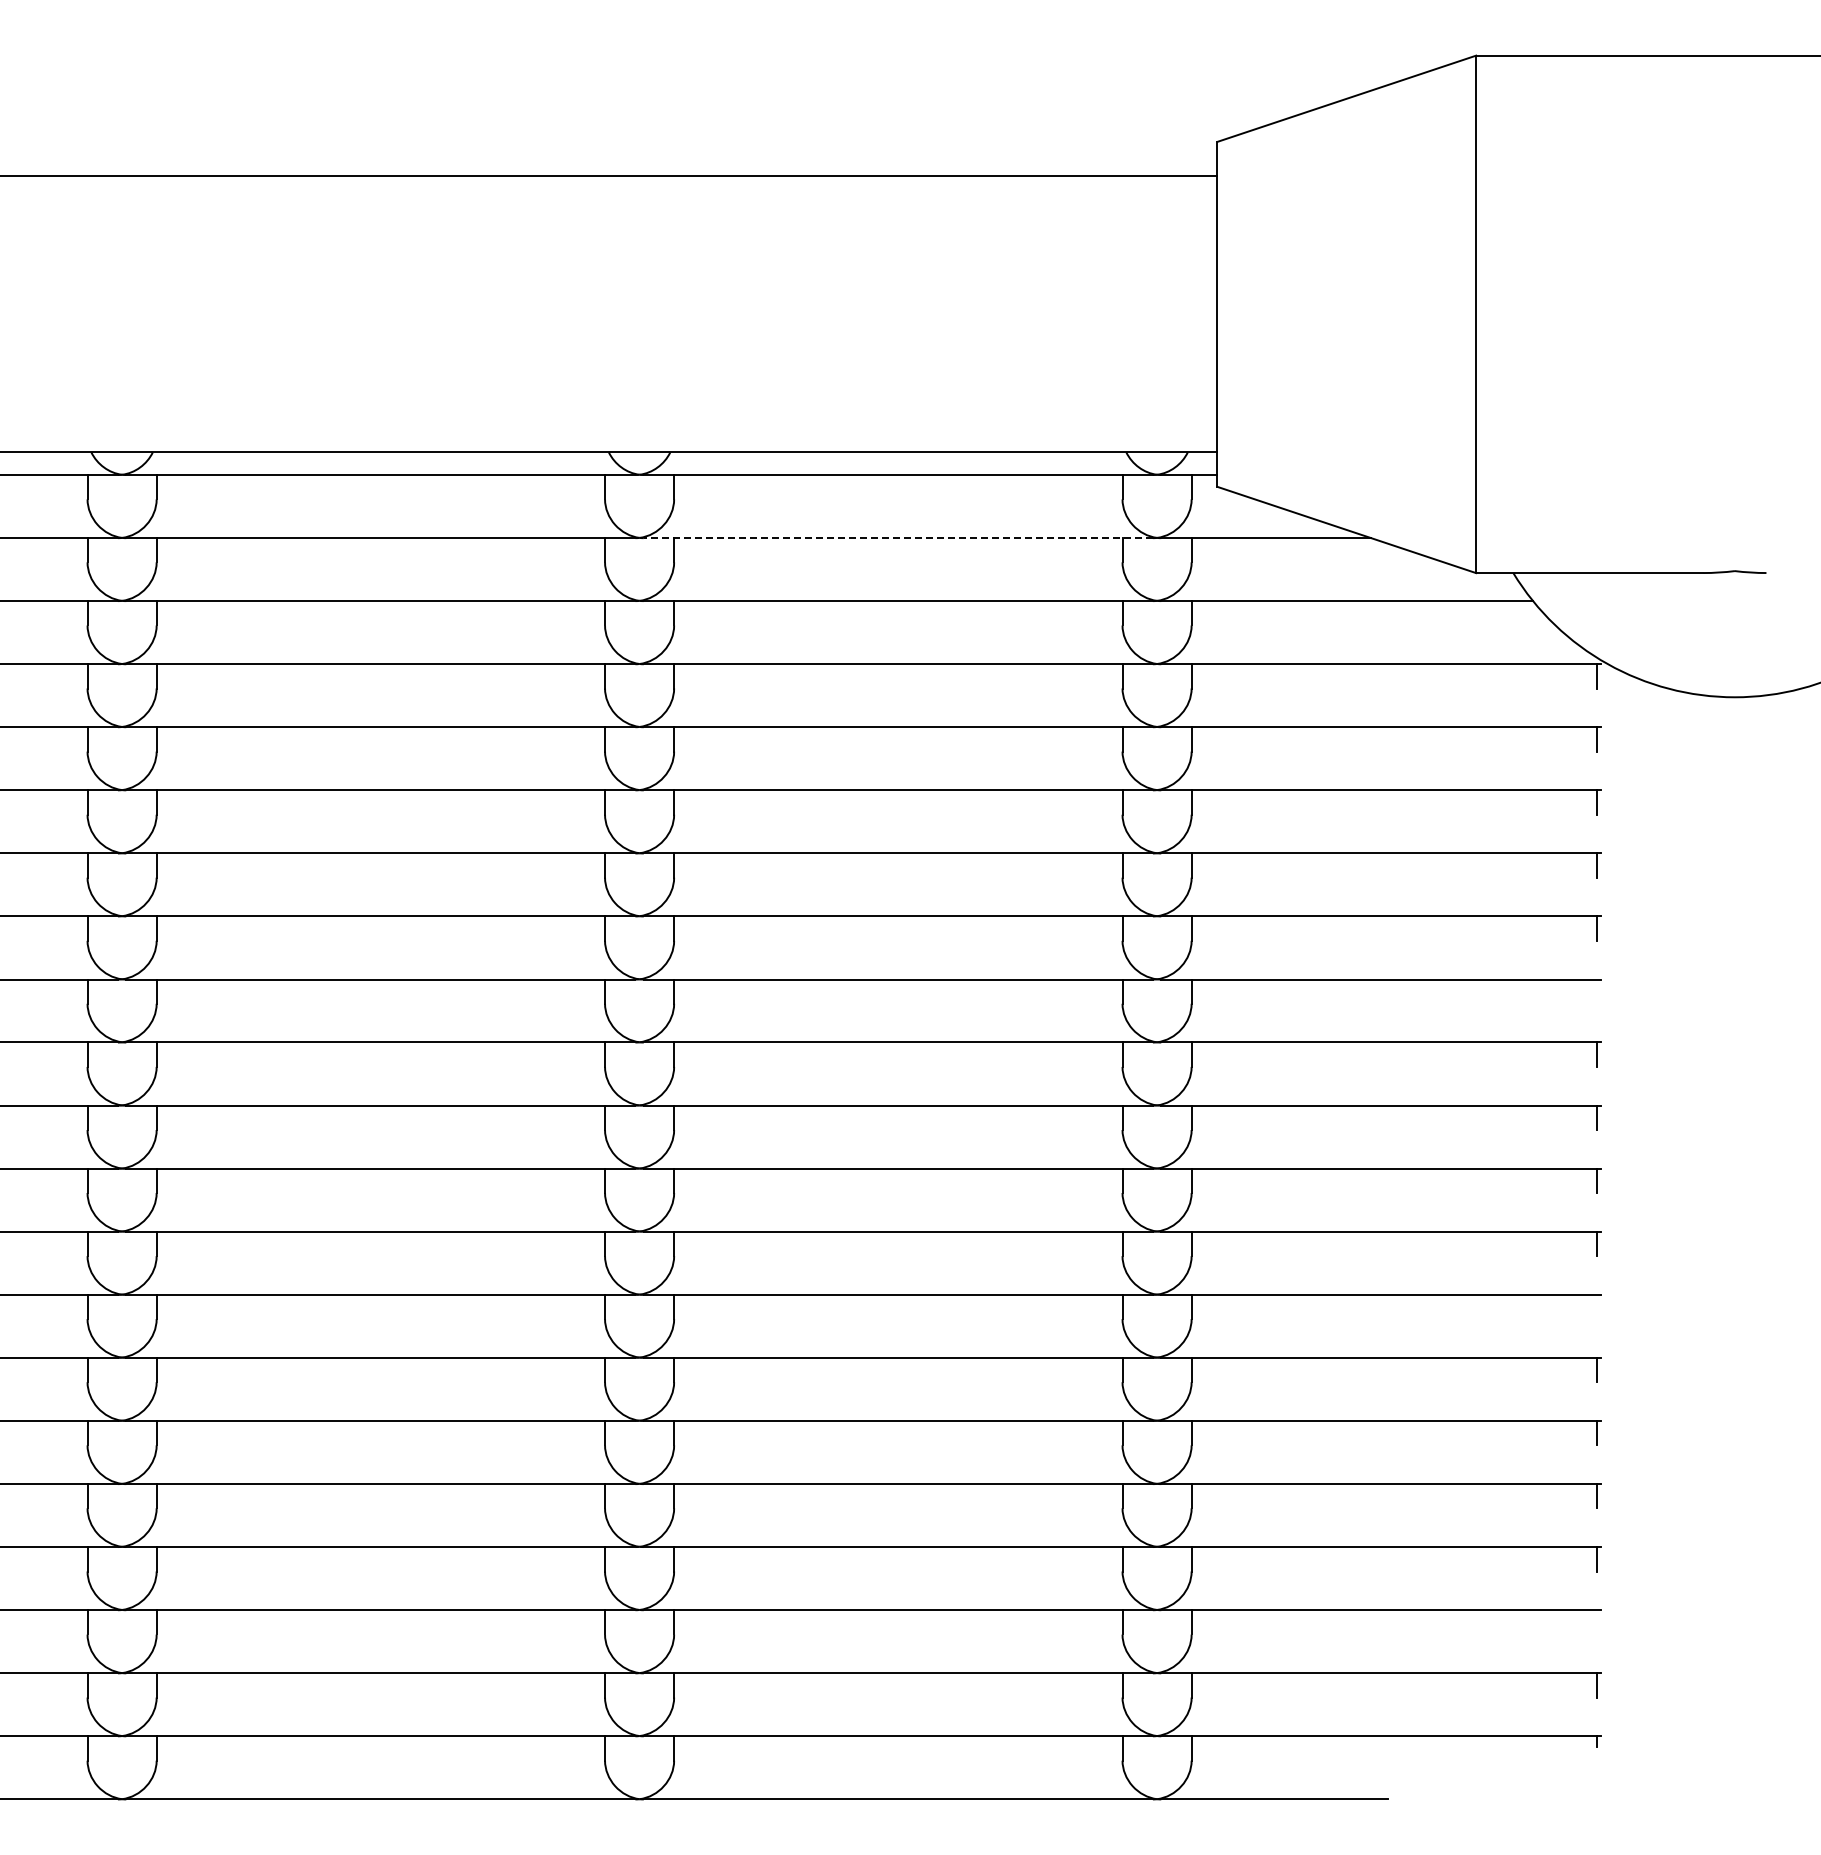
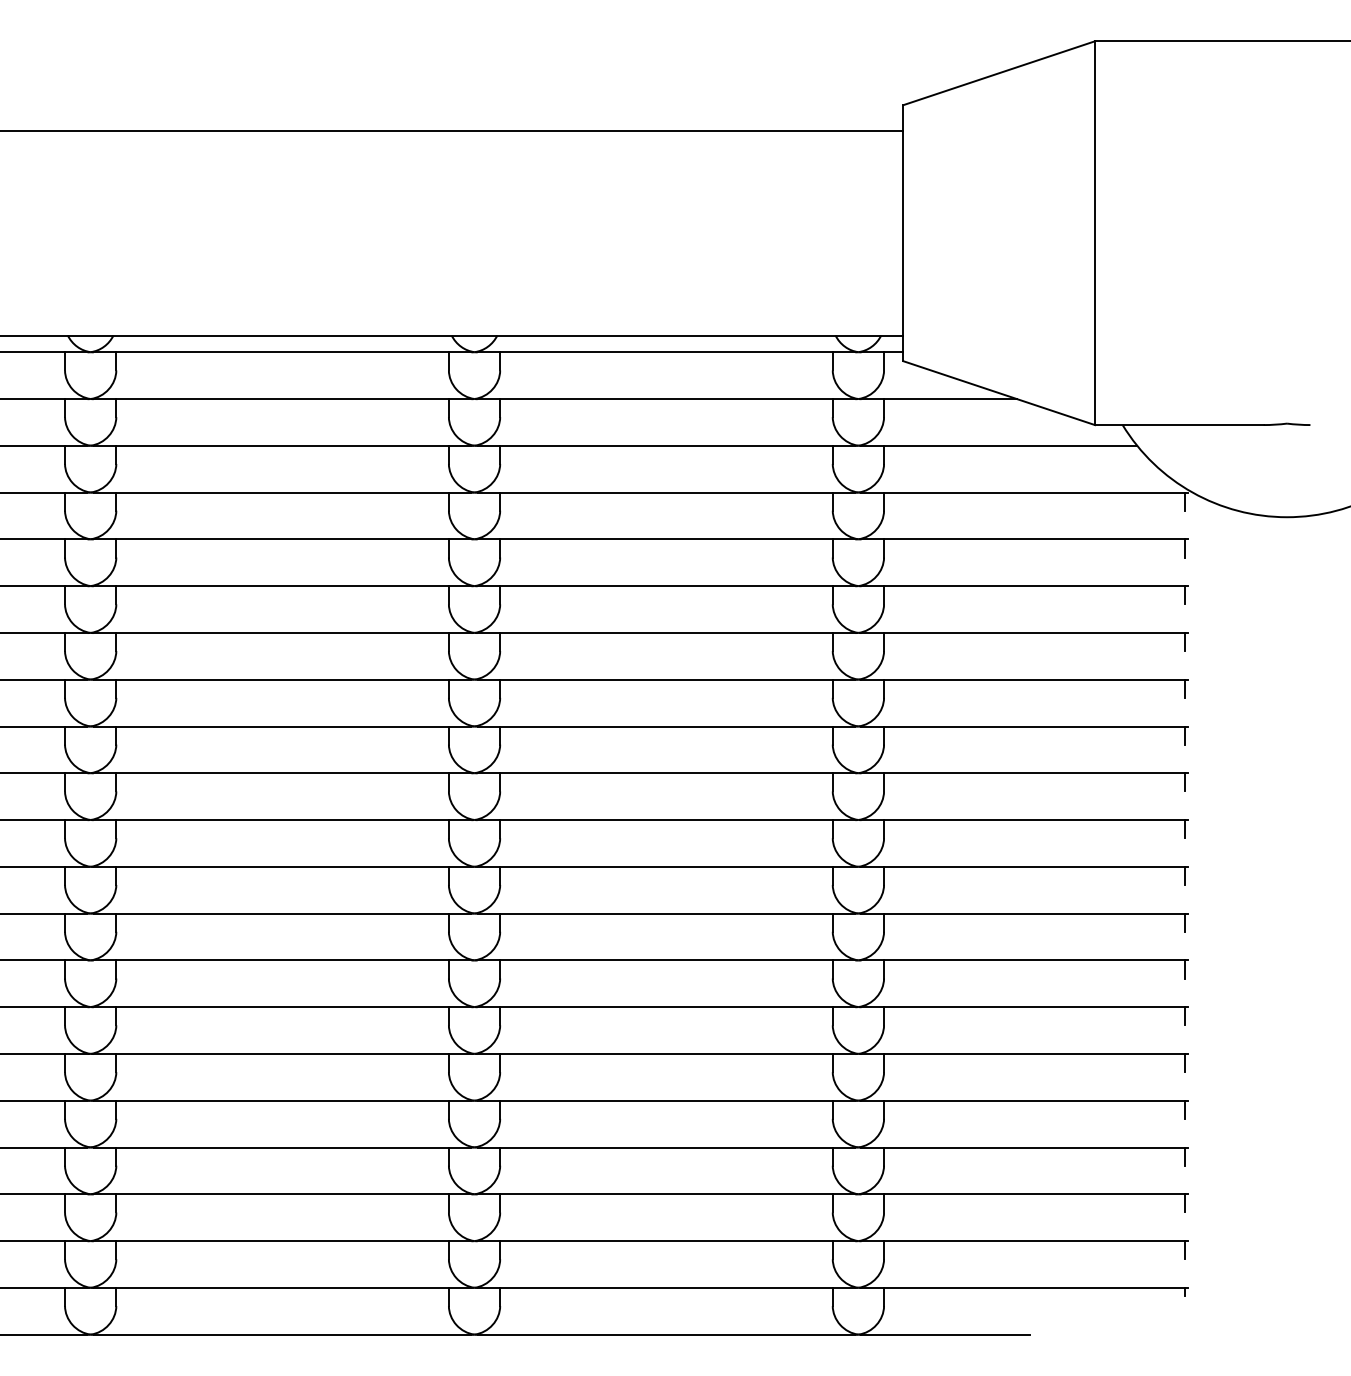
line: (898, 538) -> (666, 399), dashed -> solid
line: (1596, 991) -> (1184, 735), added
line: (1596, 1306) -> (1184, 969), added
line: (1596, 1622) -> (1184, 1203), added

